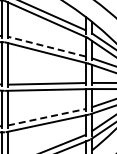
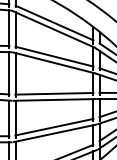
line: (45, 46) -> (53, 56), dashed -> solid
line: (46, 117) -> (54, 127), dashed -> solid

